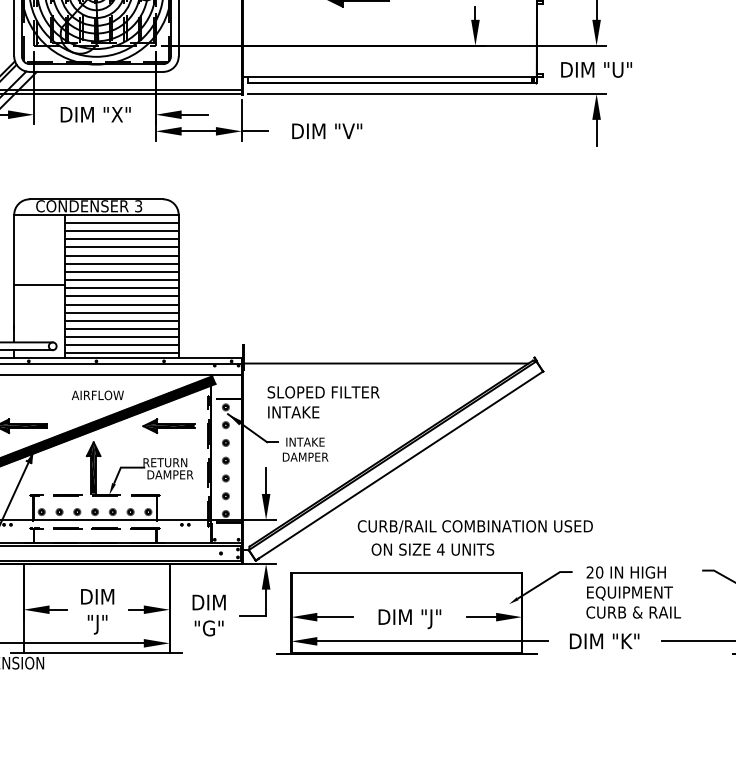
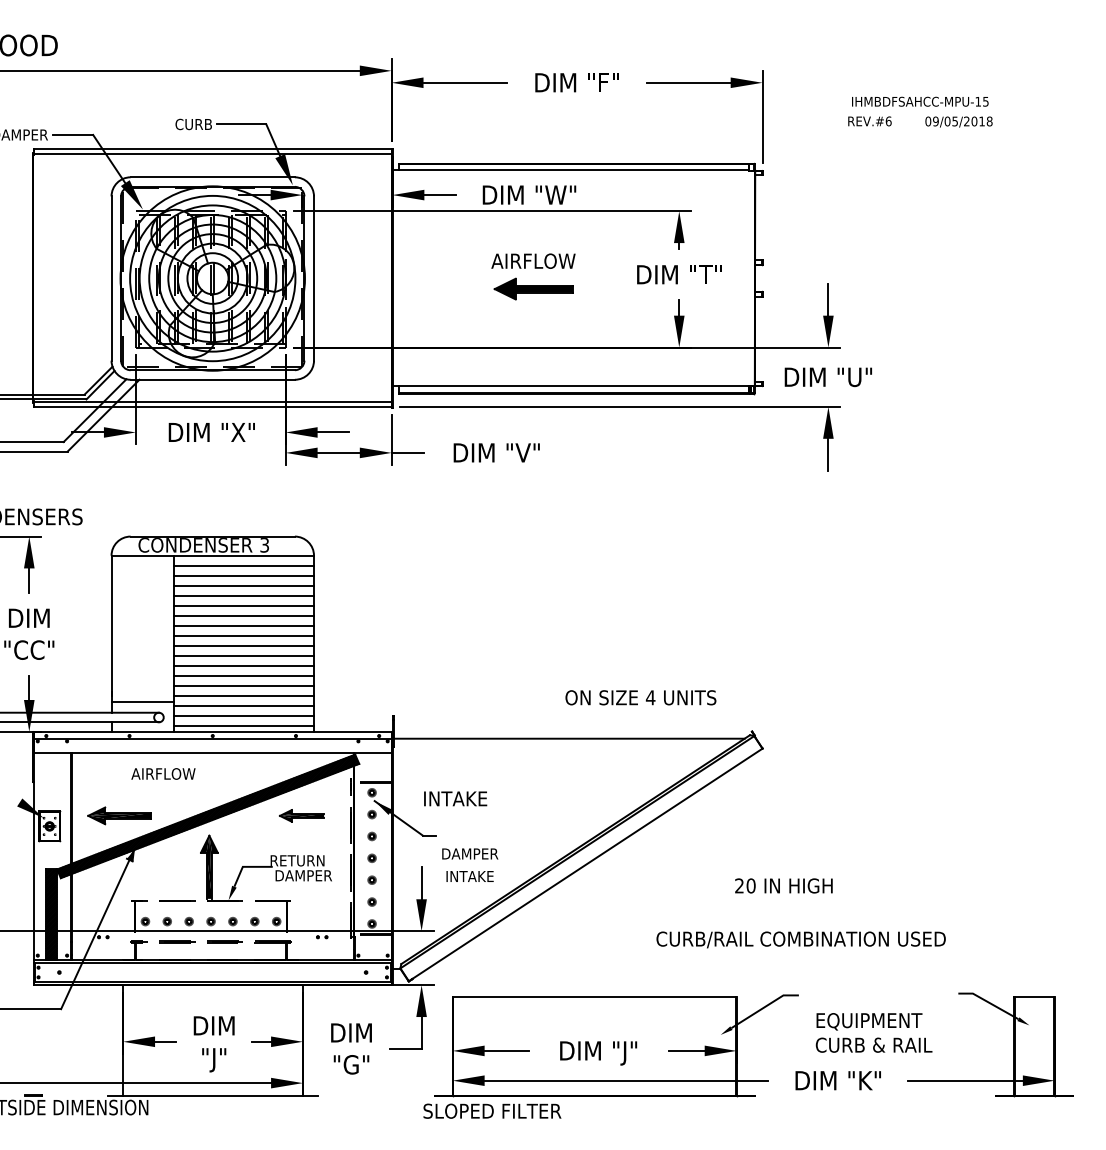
line: (39, 285) -> (142, 701), moved
text: (323, 391) -> (492, 1110), moved
text: (97, 395) -> (163, 773), moved
part: (168, 425) -> (301, 815), size x0.7
text: (305, 442) -> (469, 876), moved
text: (474, 526) -> (800, 939), moved
text: (432, 549) -> (640, 697), moved
text: (625, 572) -> (783, 885), moved

